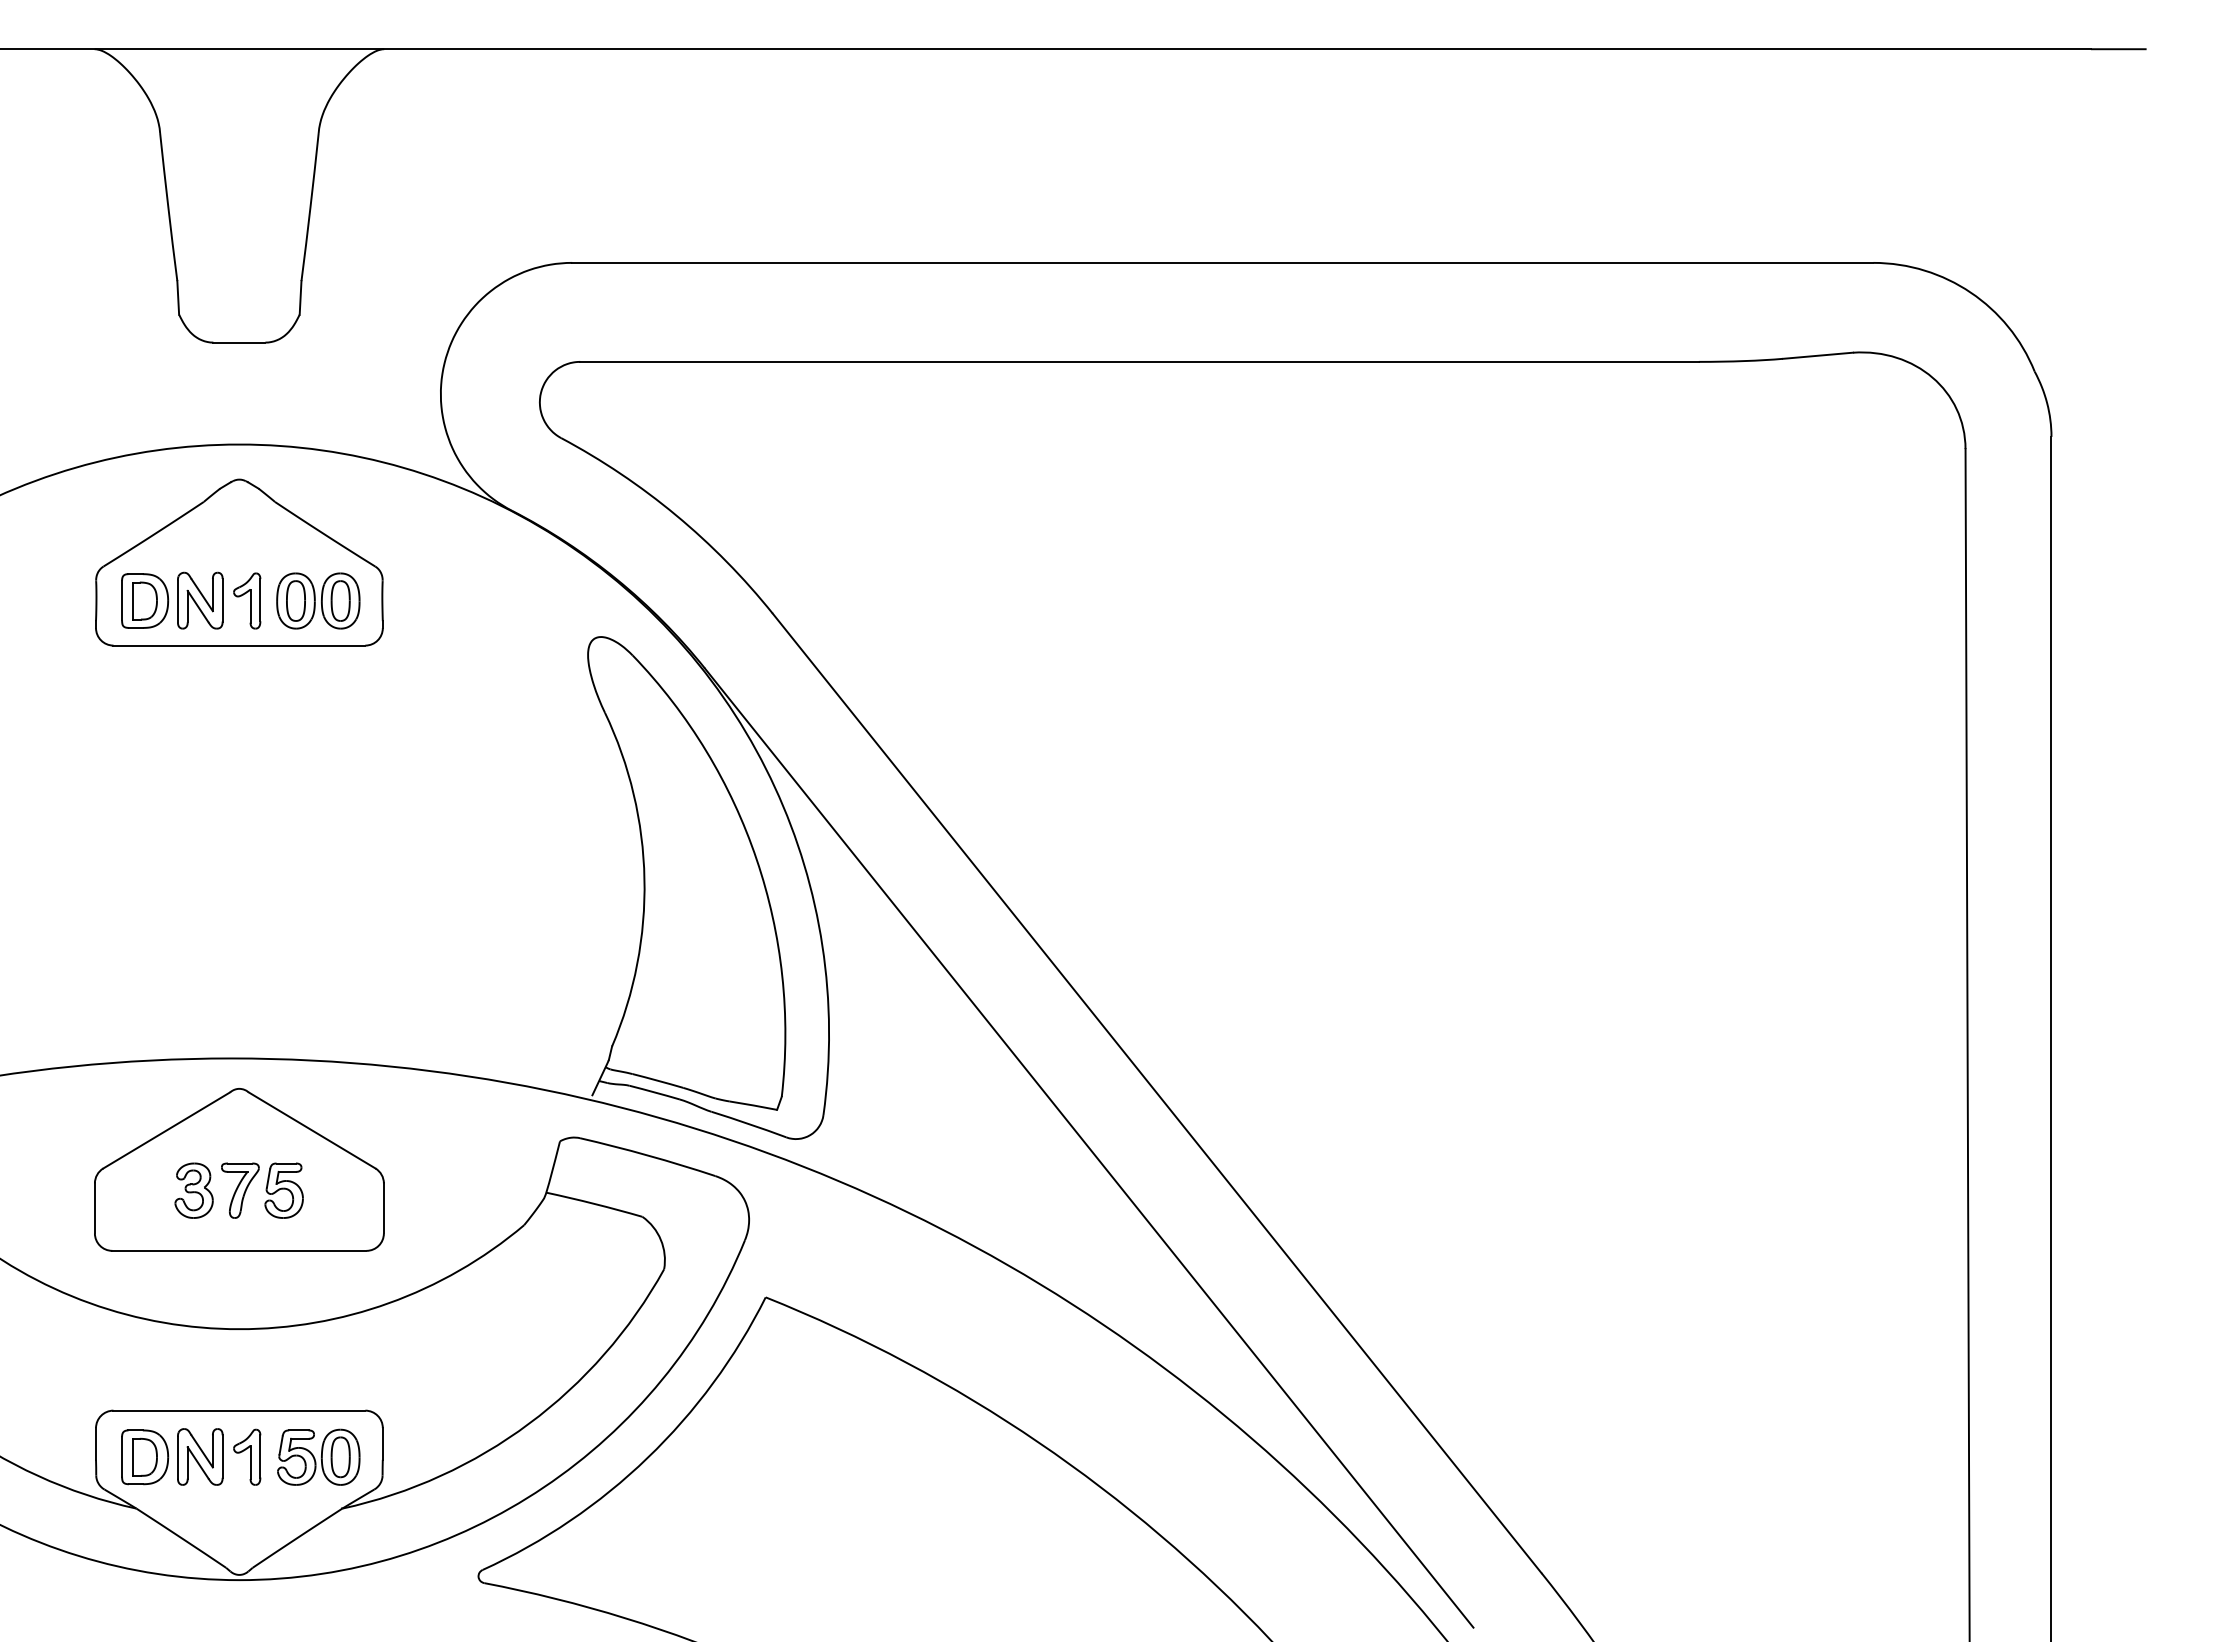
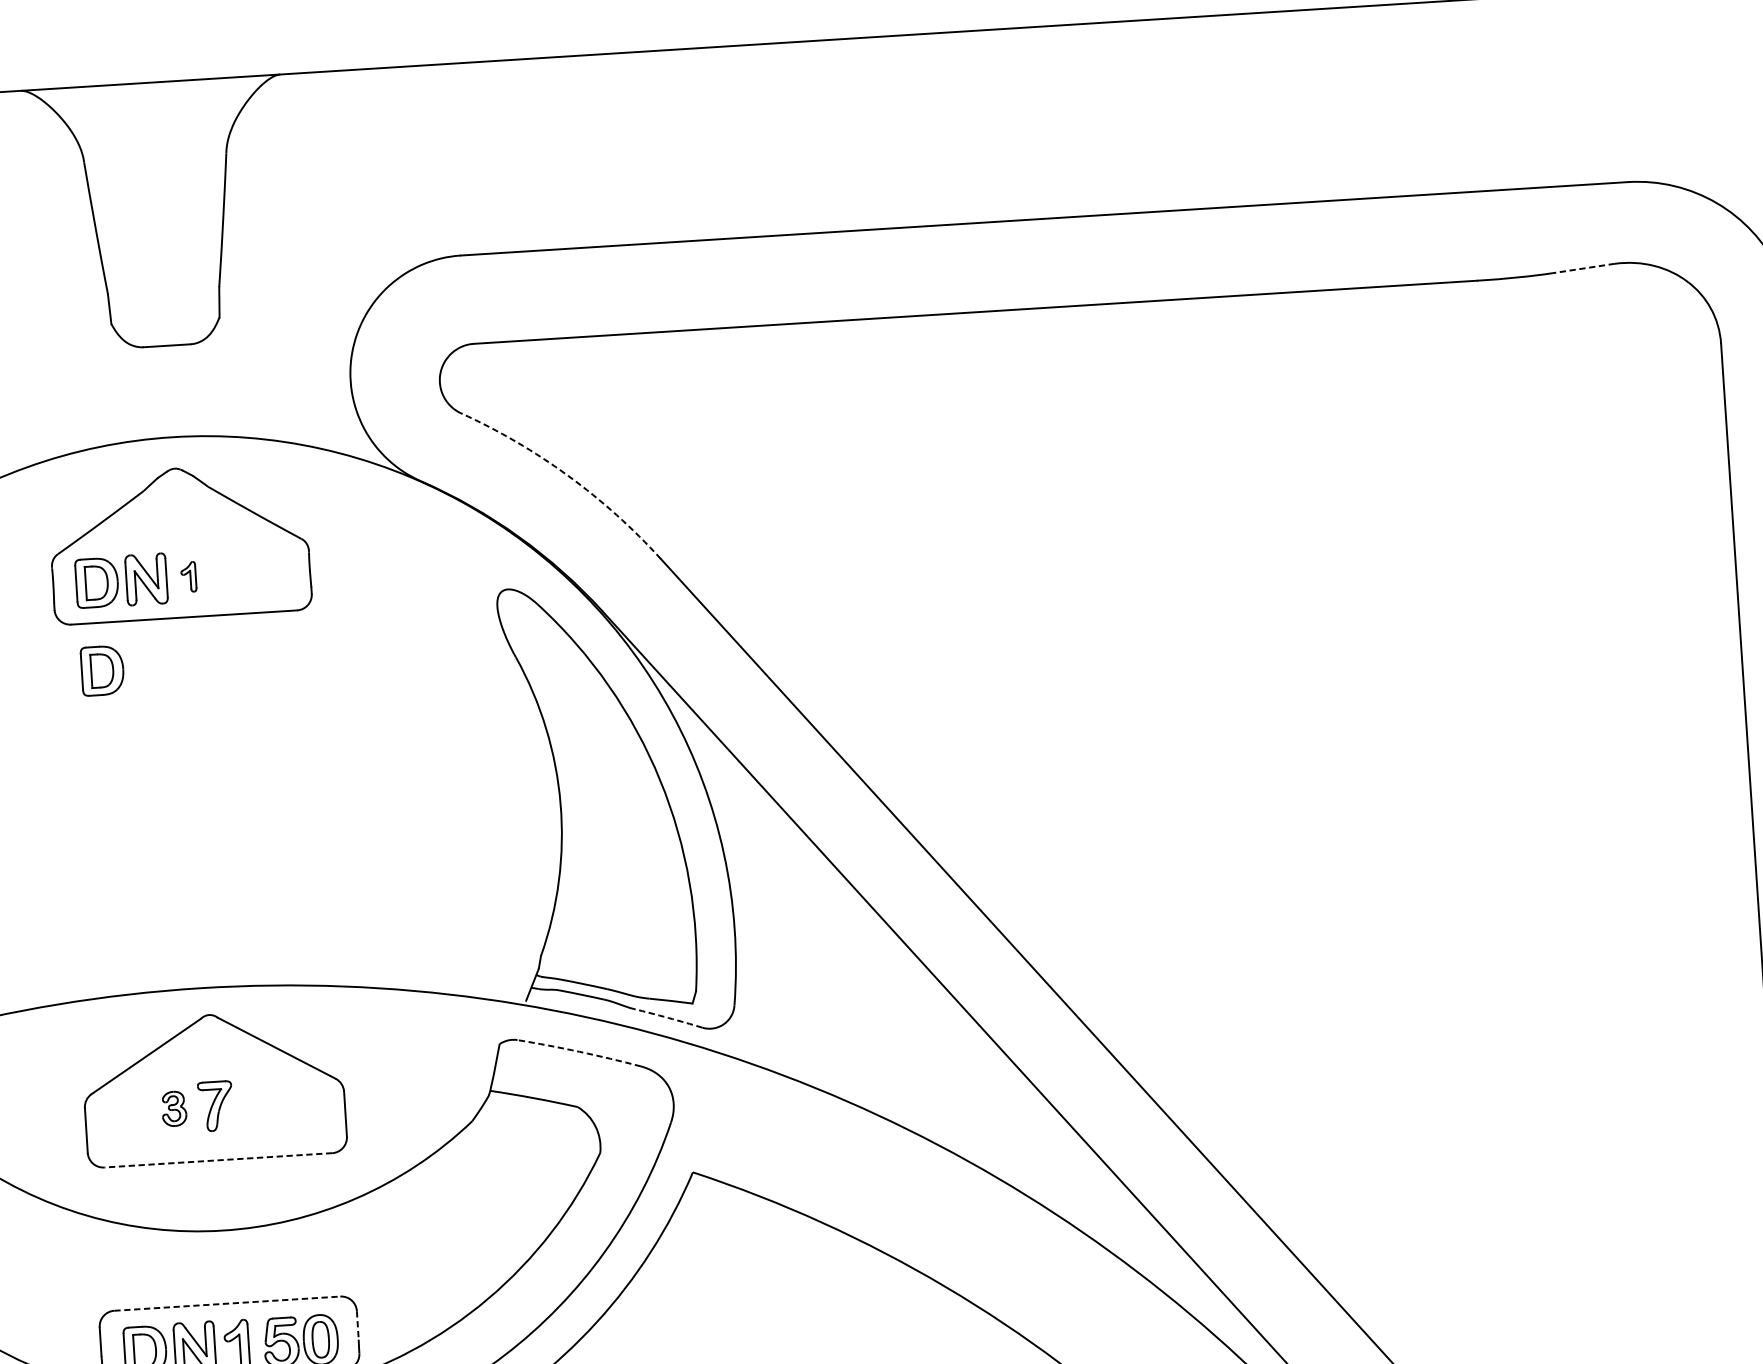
line: (1817, 355) -> (1583, 268), solid -> dashed
arc: (675, 515) -> (567, 476), solid -> dashed
part: (247, 600) -> (188, 576), size x0.6
part: (318, 600) -> (252, 572), removed
part: (145, 698) -> (102, 670), added
arc: (749, 1124) -> (668, 1018), solid -> dashed
arc: (648, 1155) -> (579, 1051), solid -> dashed
part: (193, 1190) -> (173, 1108), size x0.7
part: (283, 1190) -> (254, 1103), removed
line: (238, 1250) -> (217, 1160), solid -> dashed
line: (239, 1410) -> (227, 1303), solid -> dashed
line: (382, 1443) -> (357, 1325), solid -> dashed

